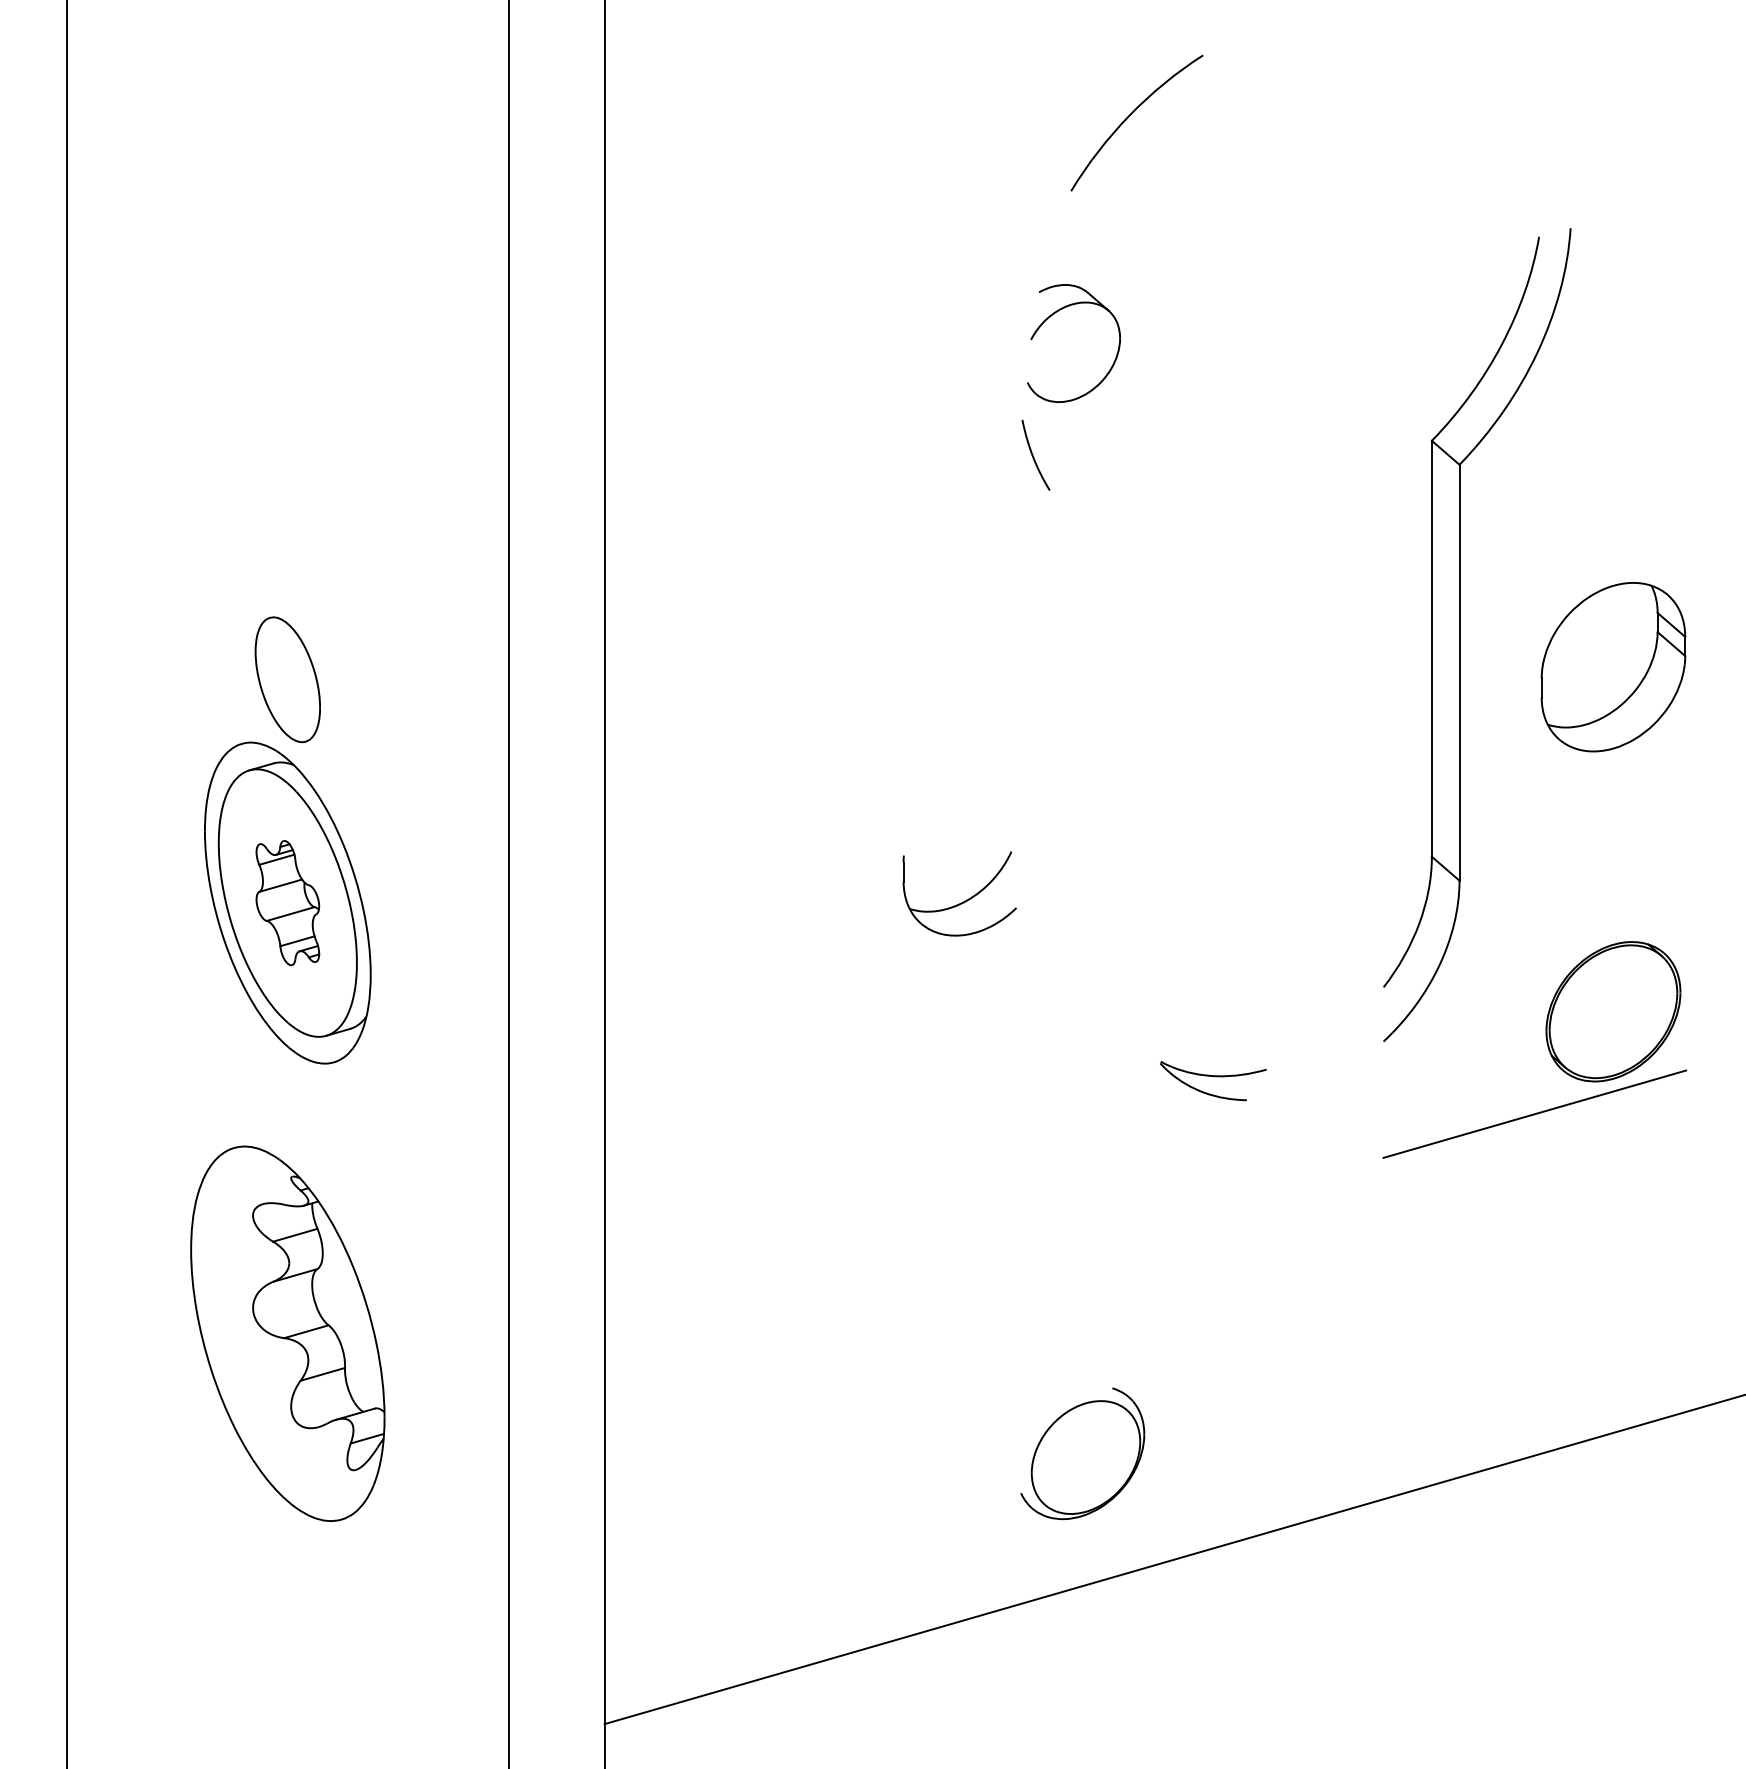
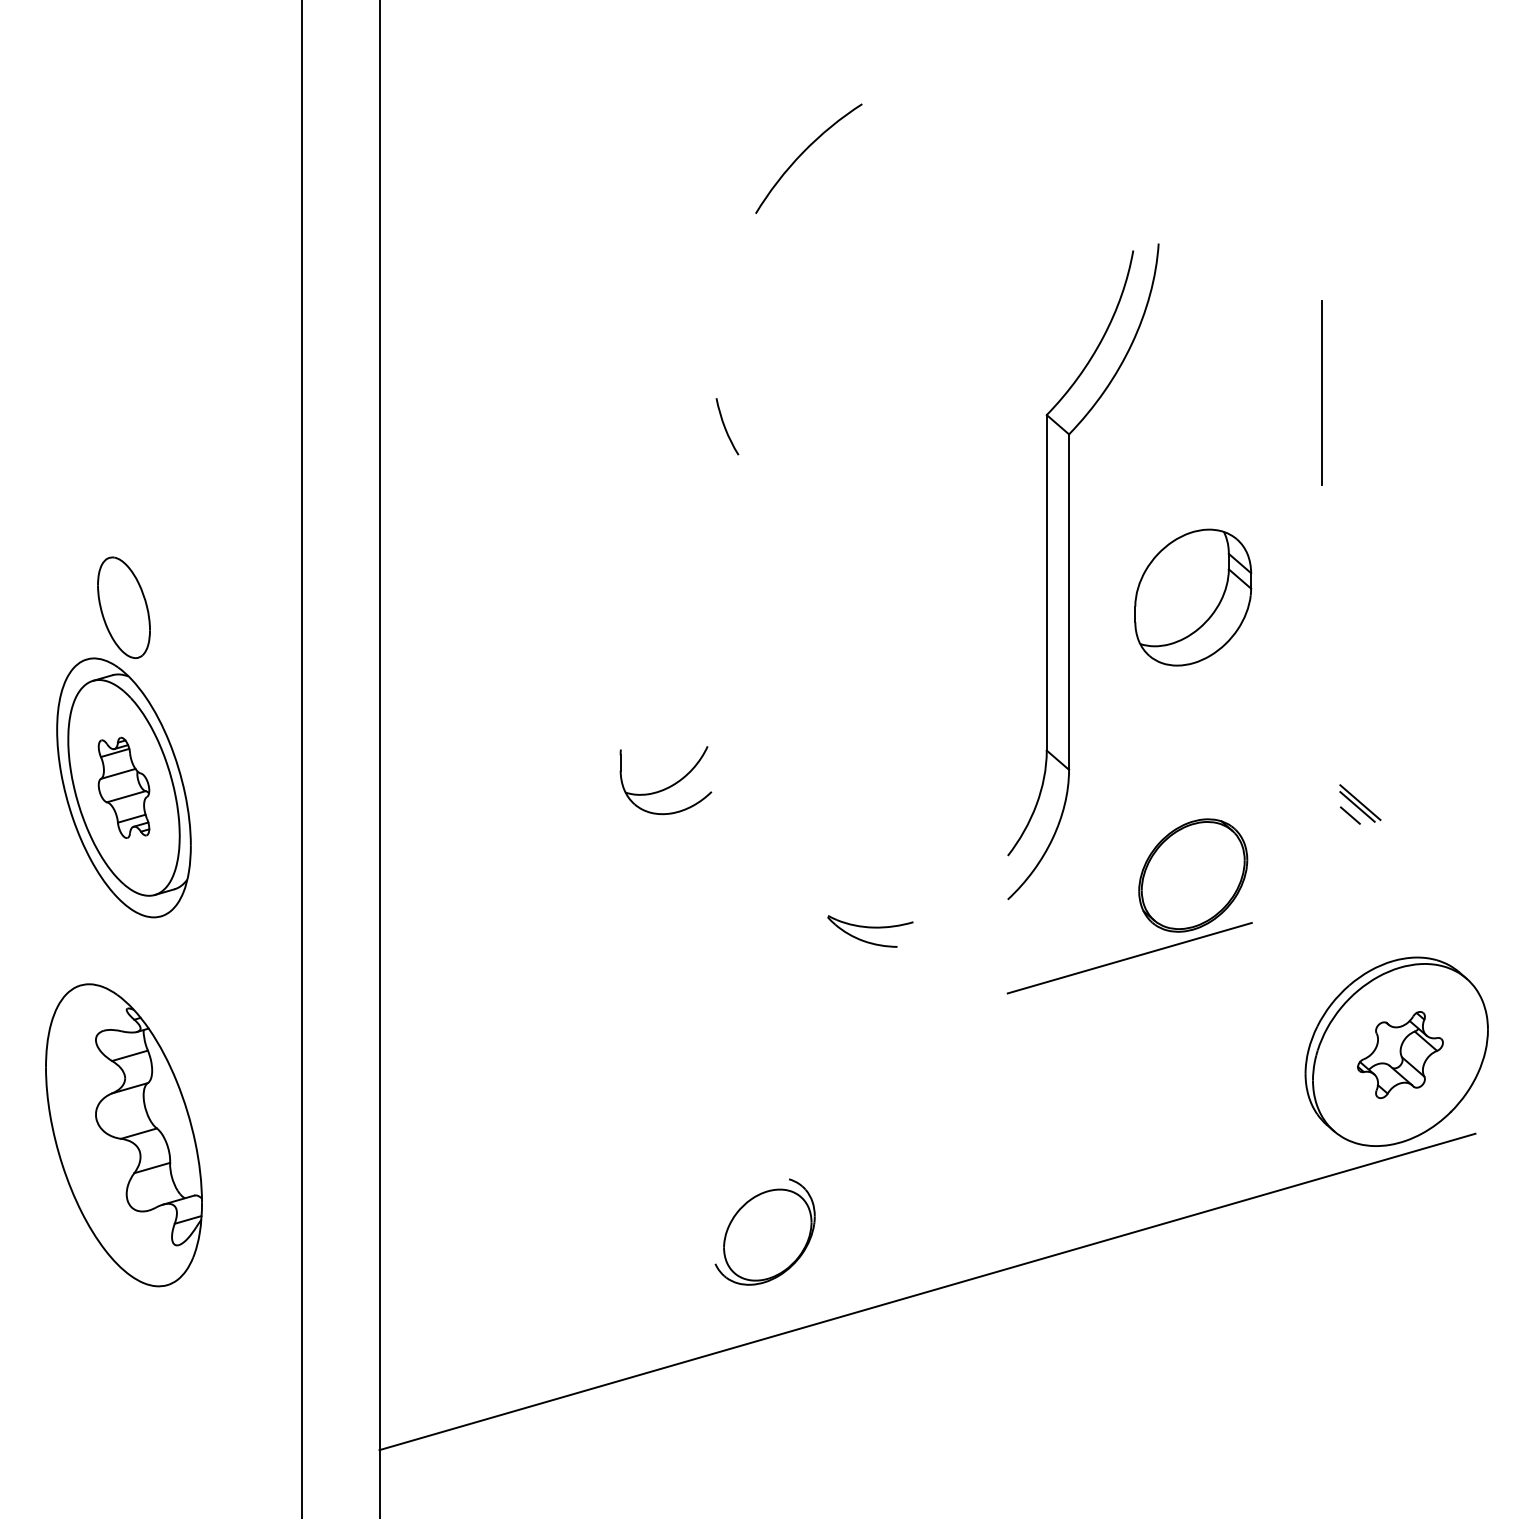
part: (1058, 312) -> (745, 311), removed

